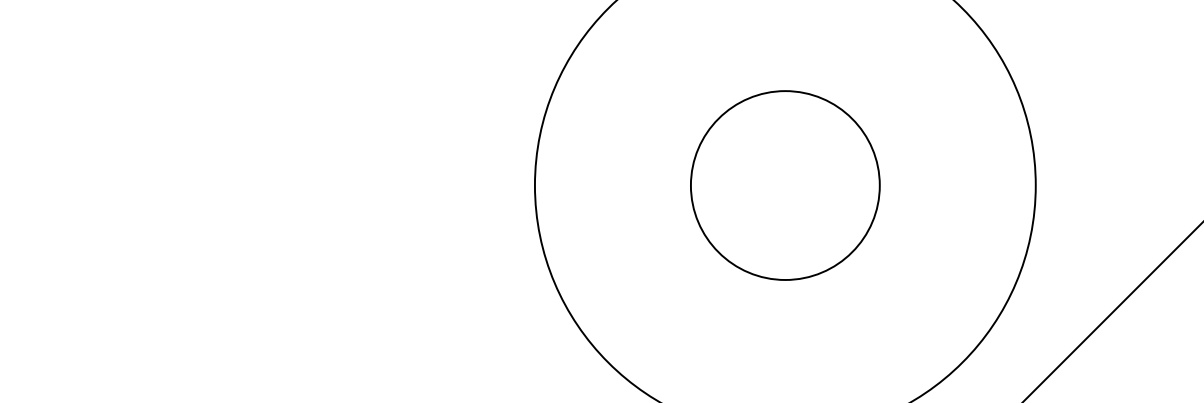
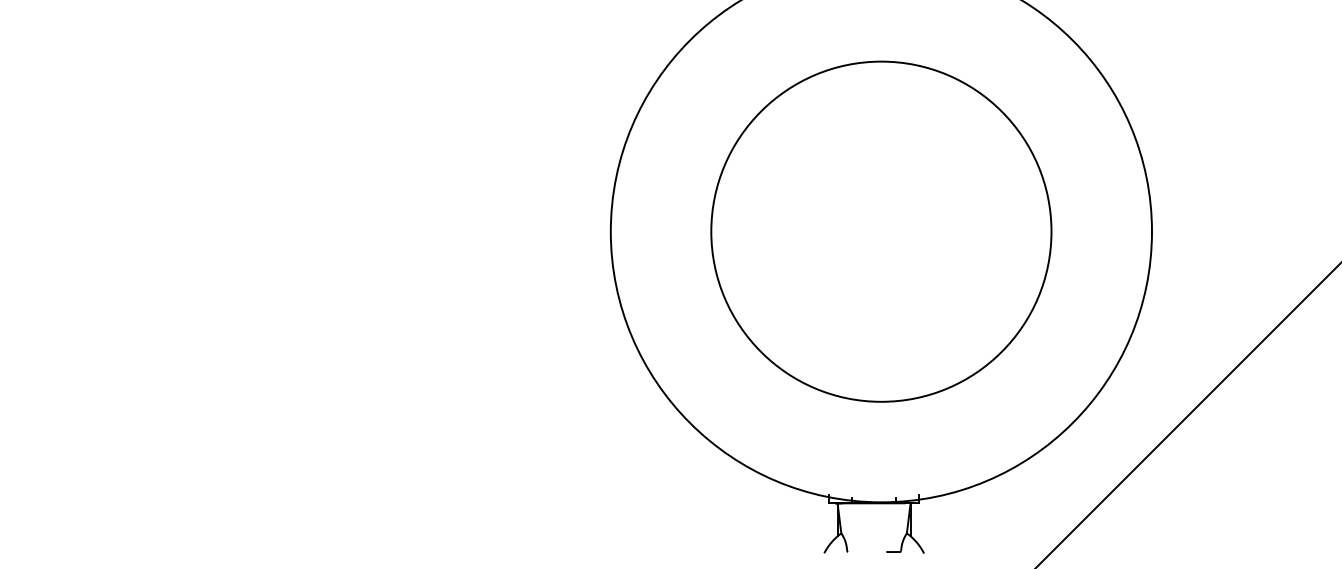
circle: (785, 185) -> (881, 231), size x1.67

